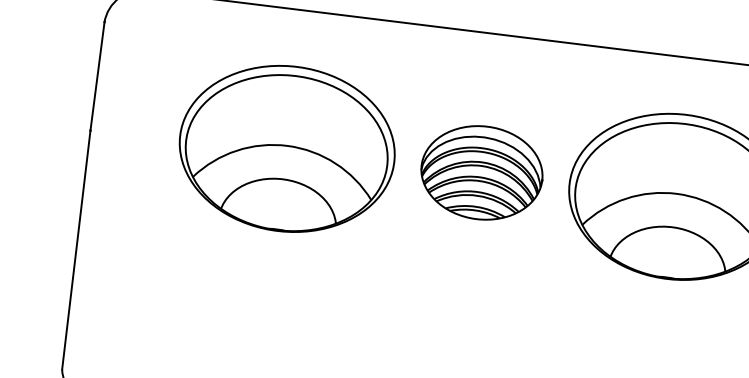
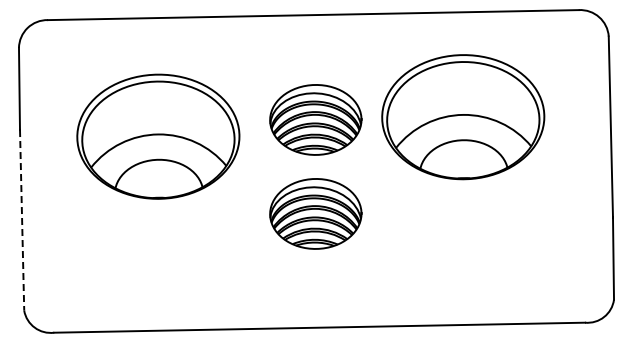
part: (287, 148) -> (158, 136), moved
line: (76, 250) -> (22, 220), solid -> dashed
part: (463, 296) -> (315, 213), added

